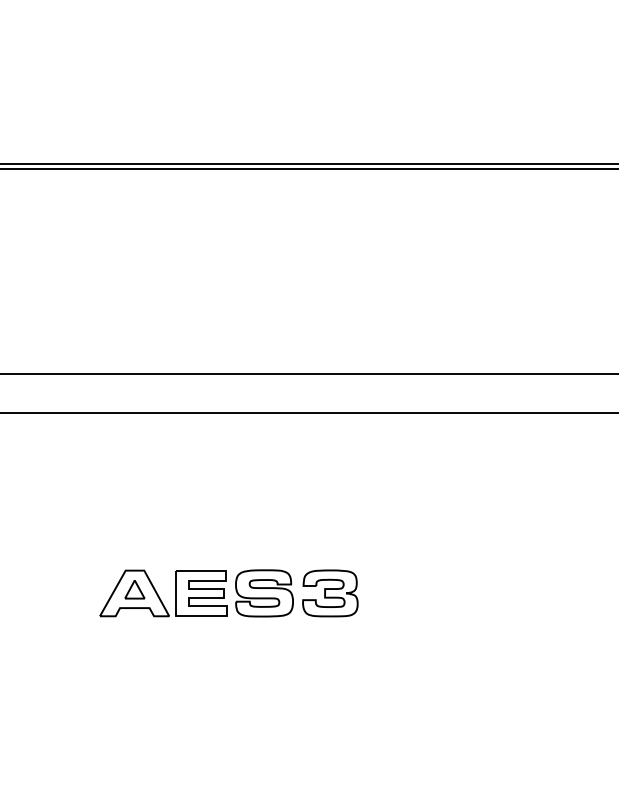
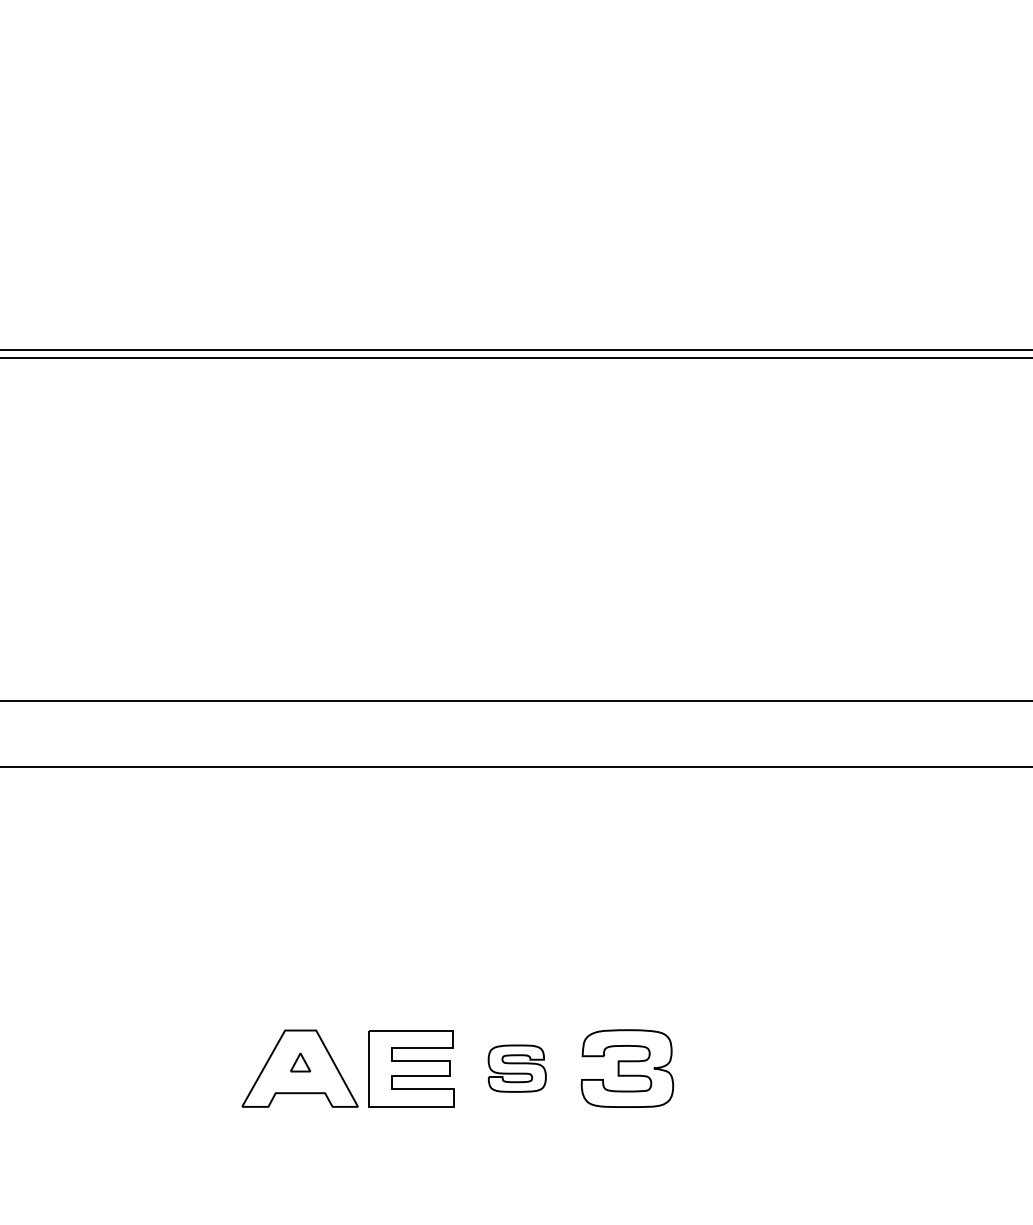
part: (134, 589) -> (299, 1062), size x0.6
part: (264, 593) -> (517, 1068), size x0.6

